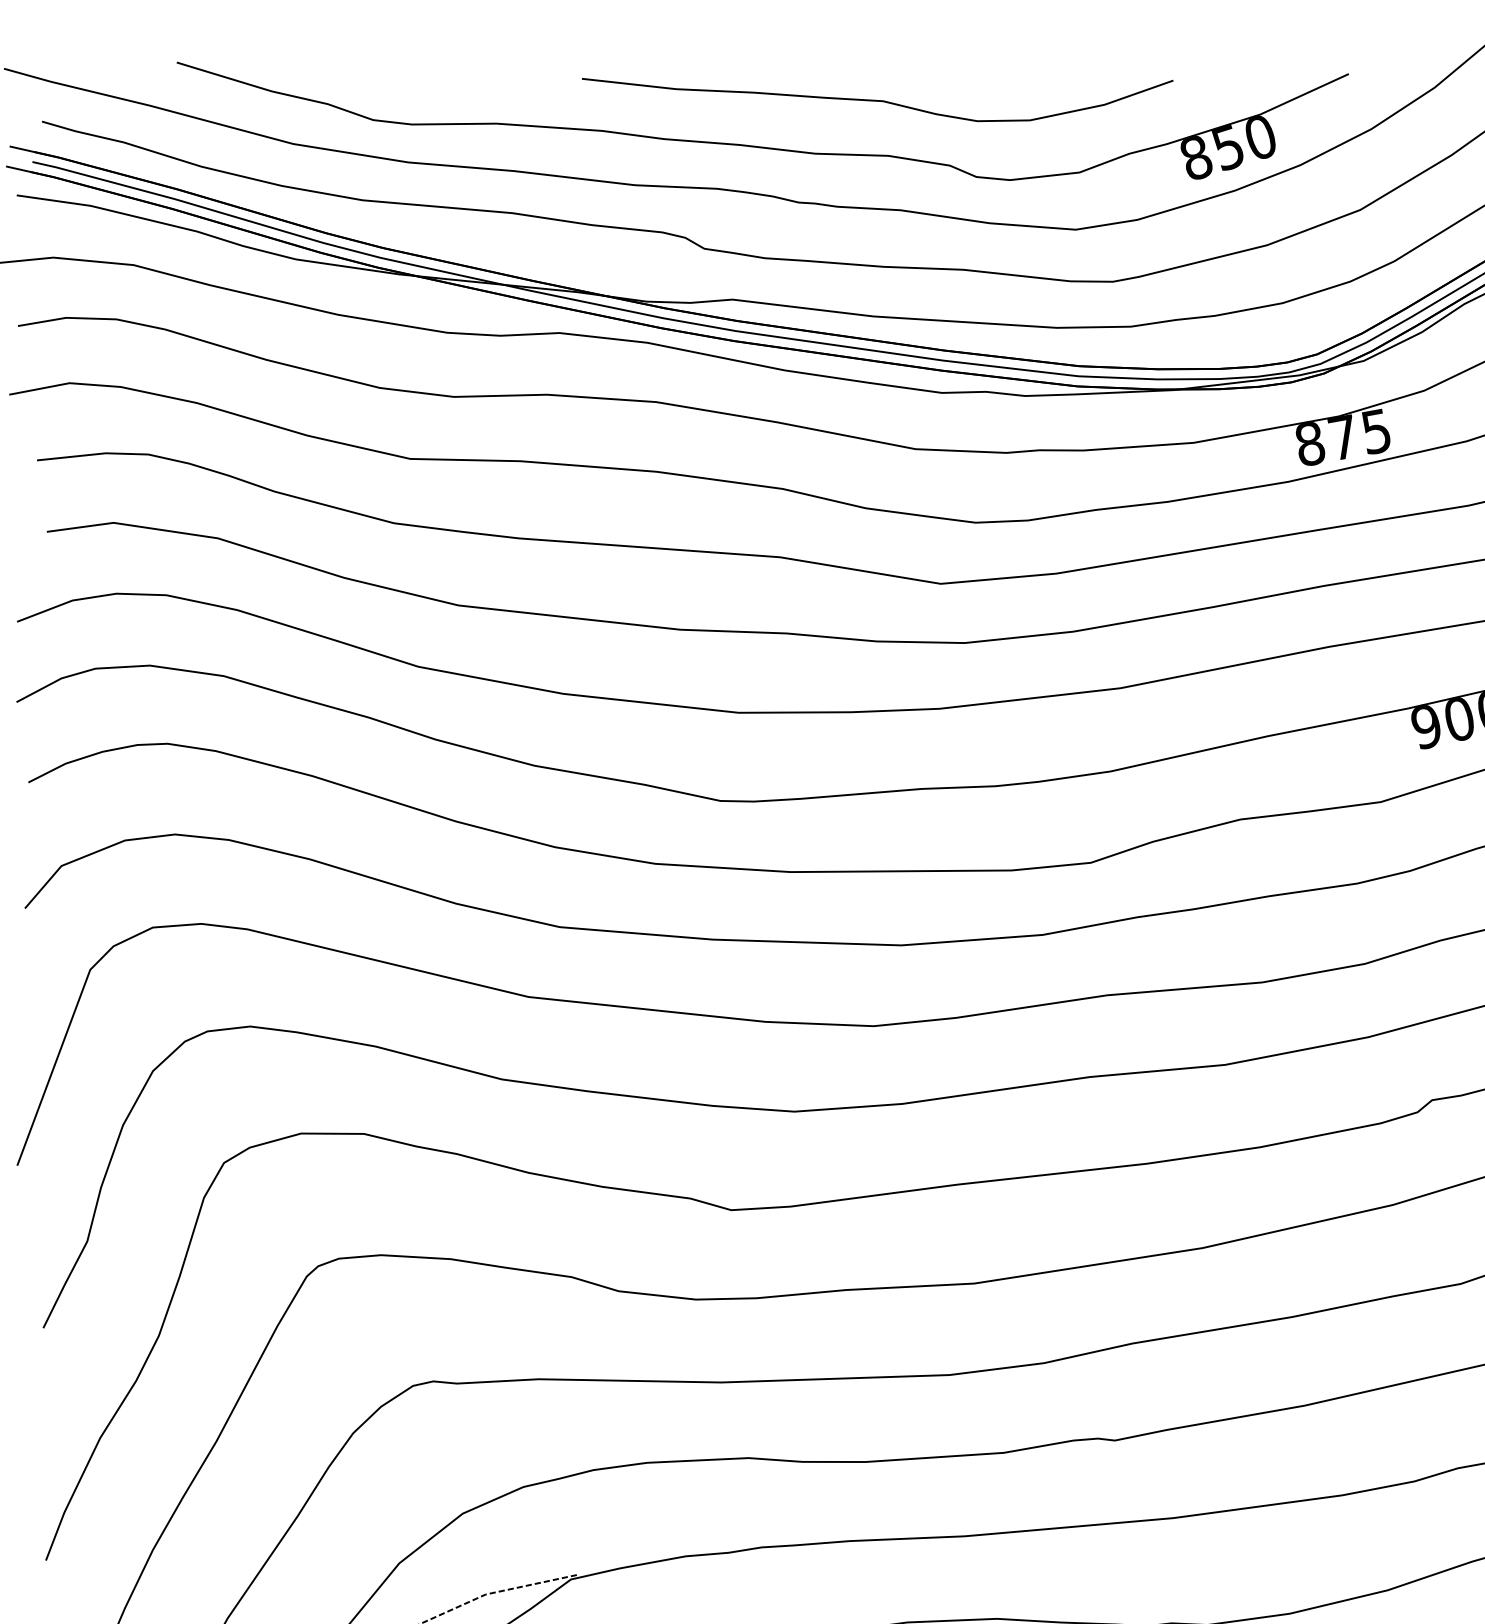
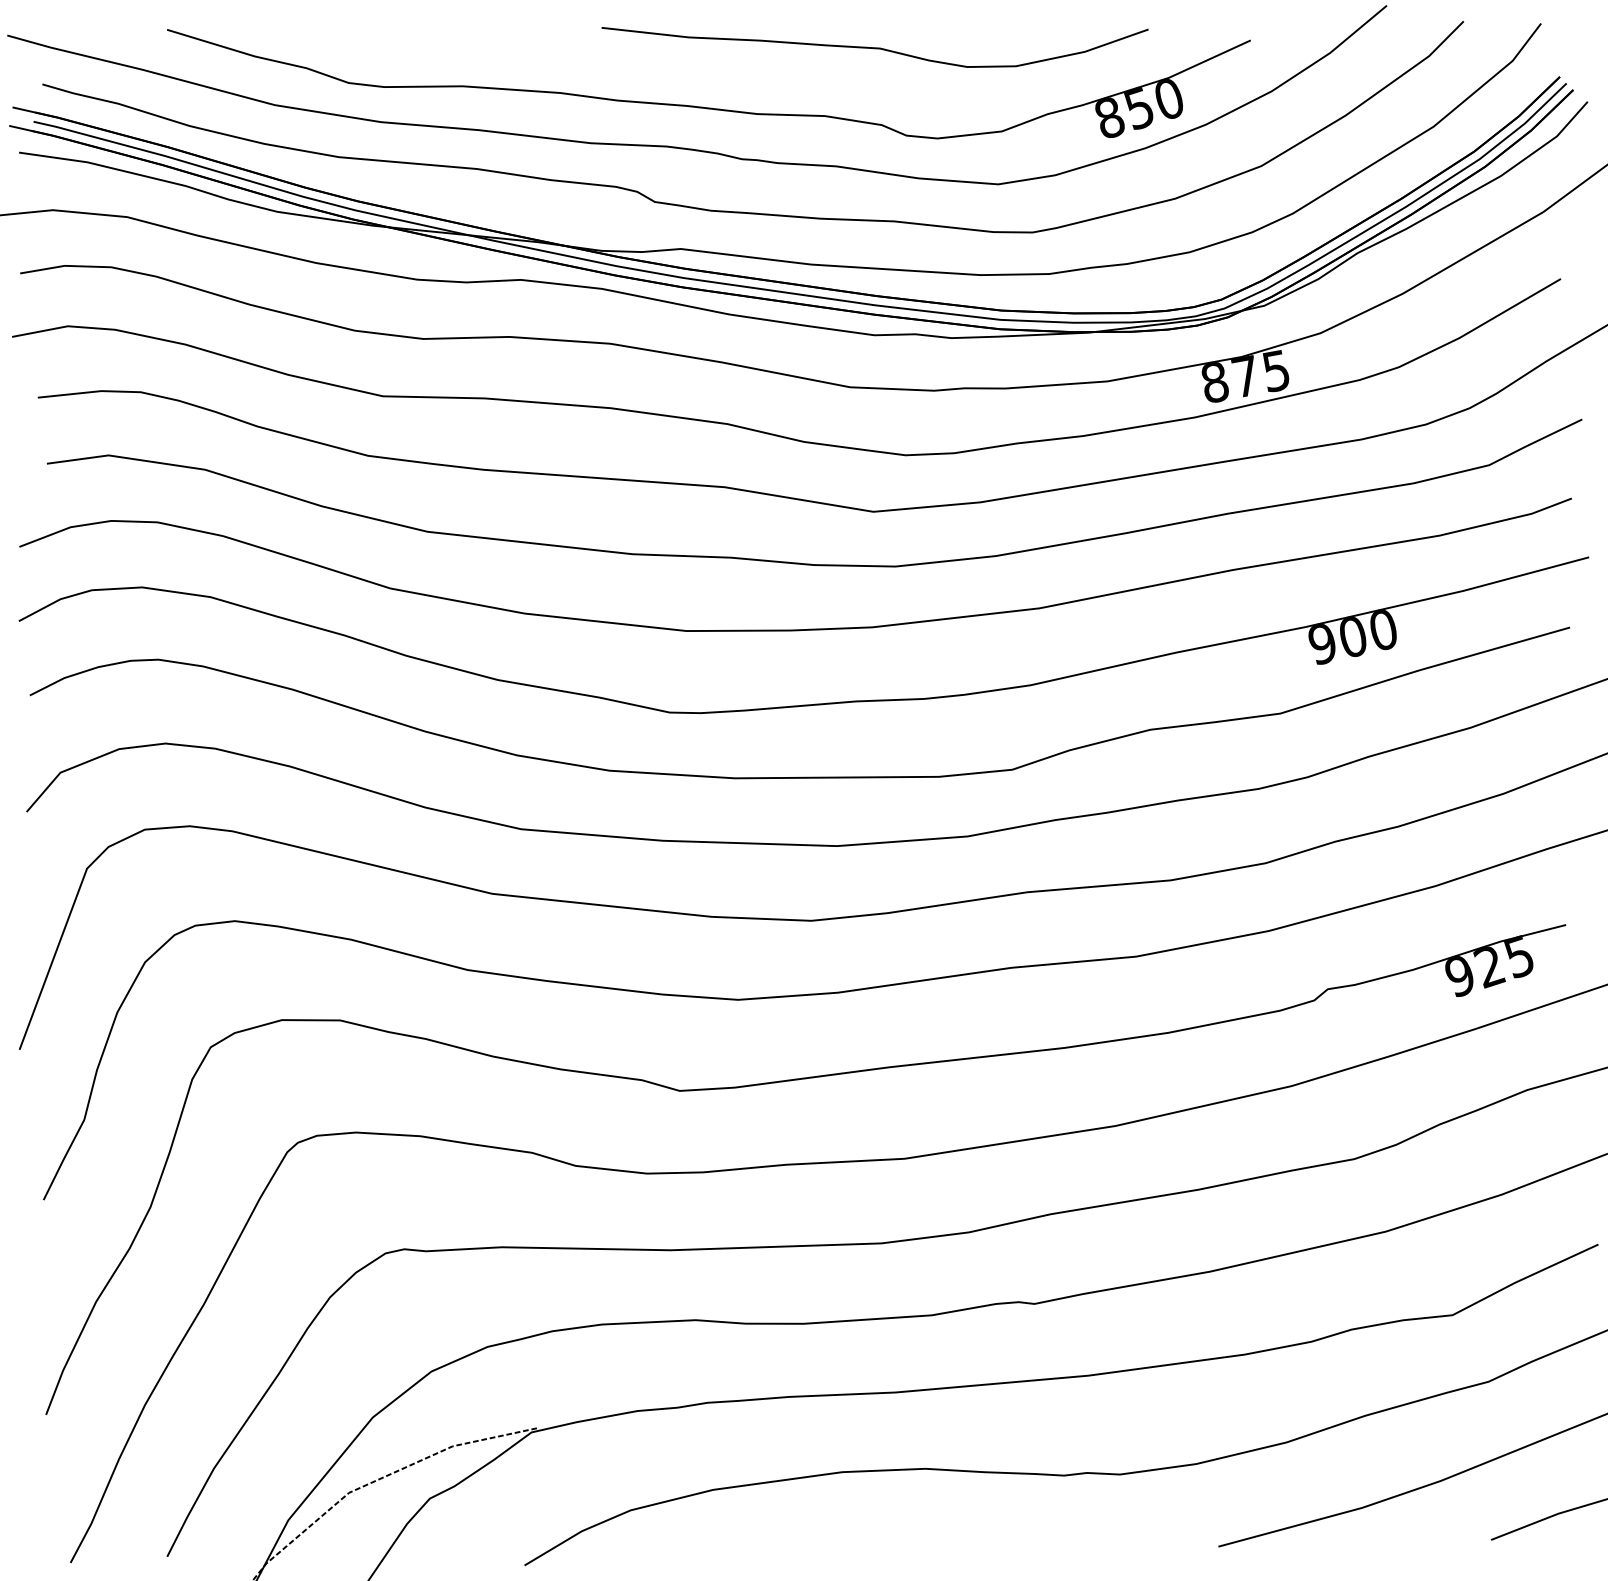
part: (877, 100) -> (874, 47), moved

